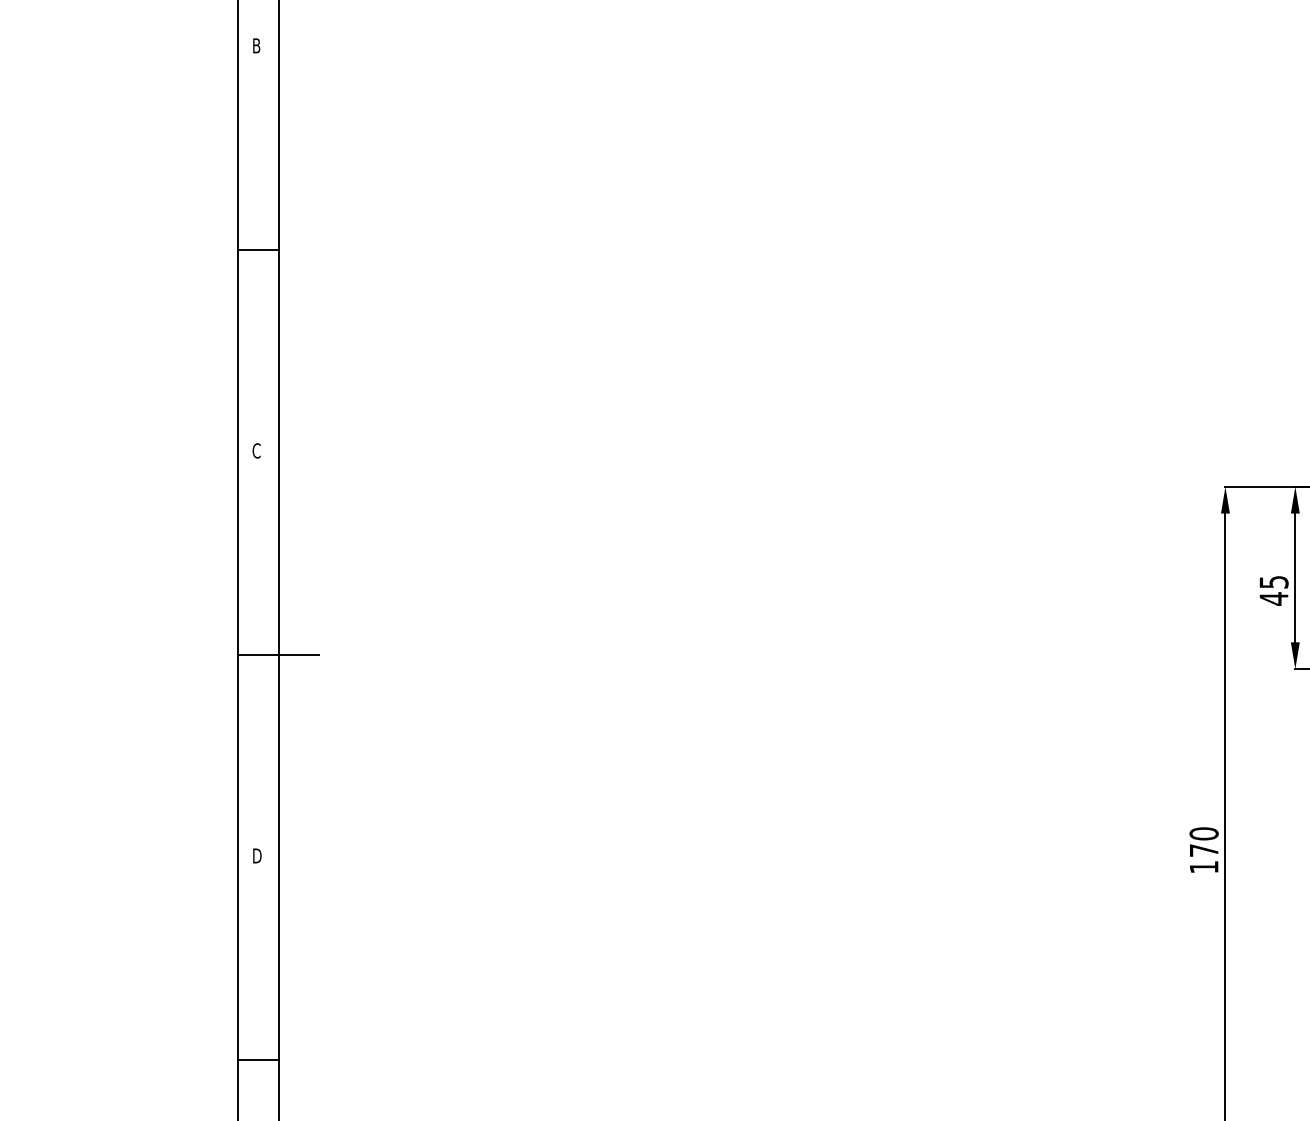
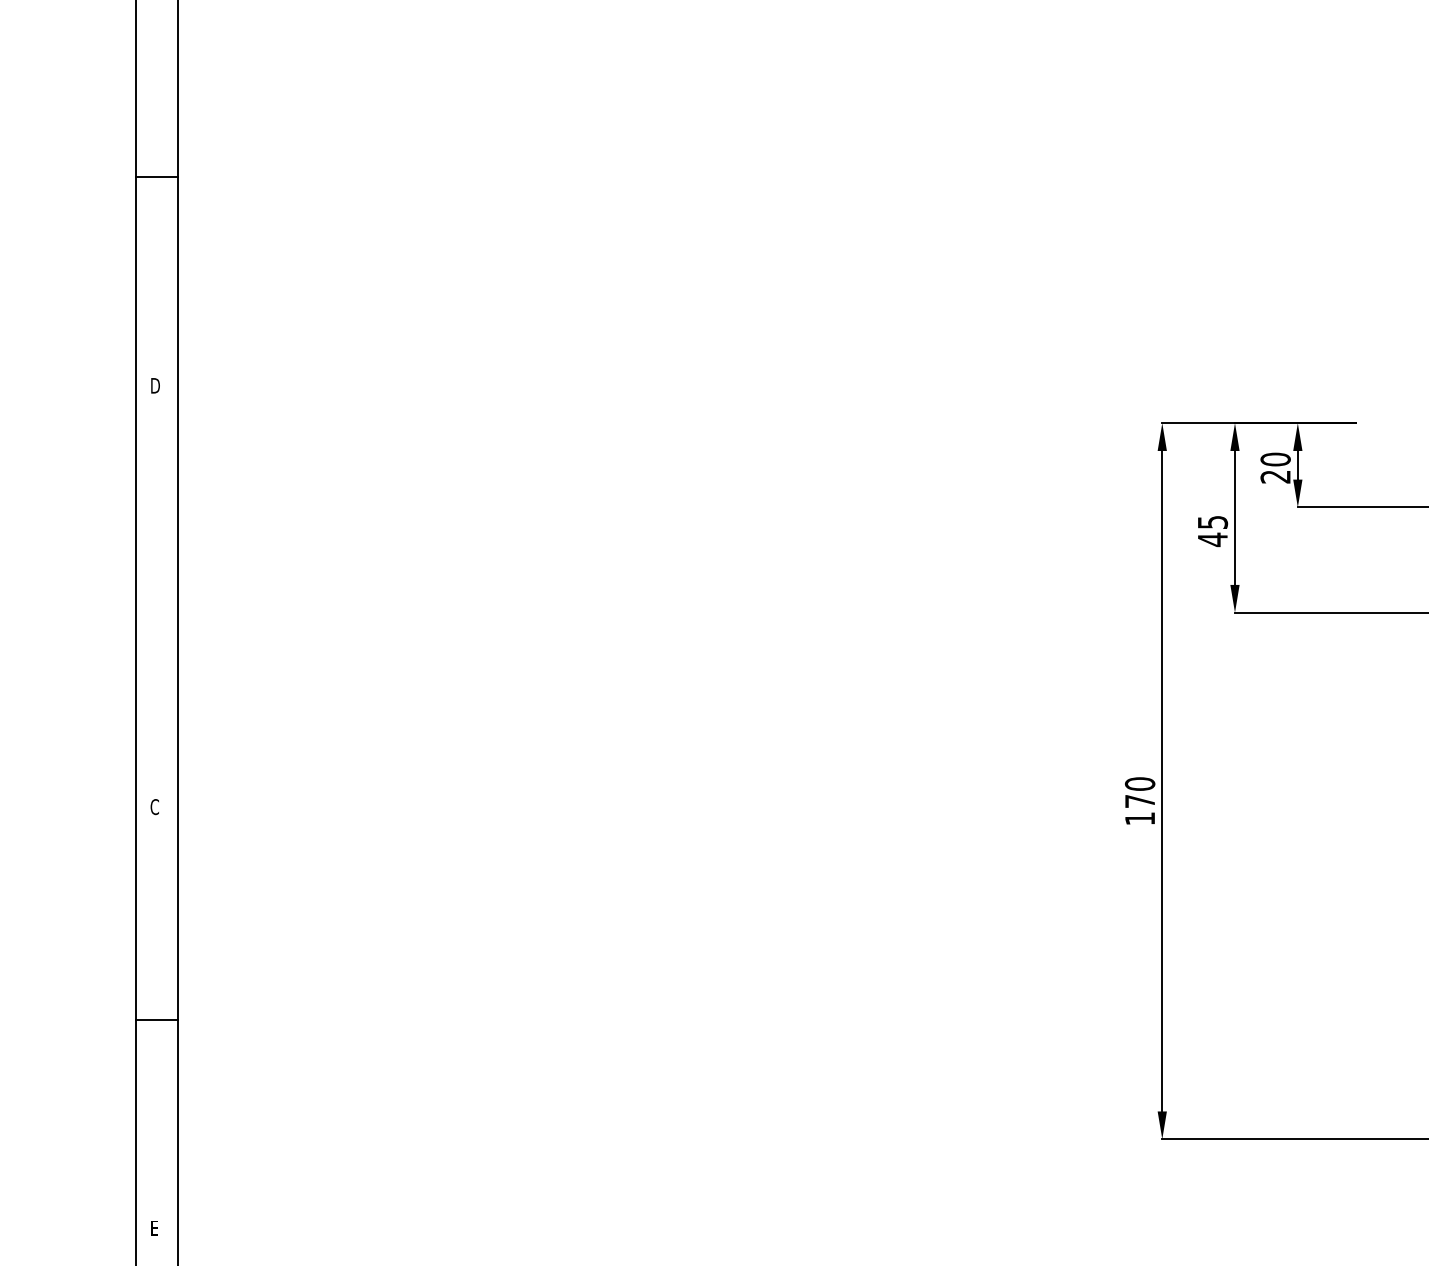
text: (256, 450) -> (154, 385), C -> D
line: (278, 655) -> (177, 598), removed
text: (256, 856) -> (154, 807), D -> C

